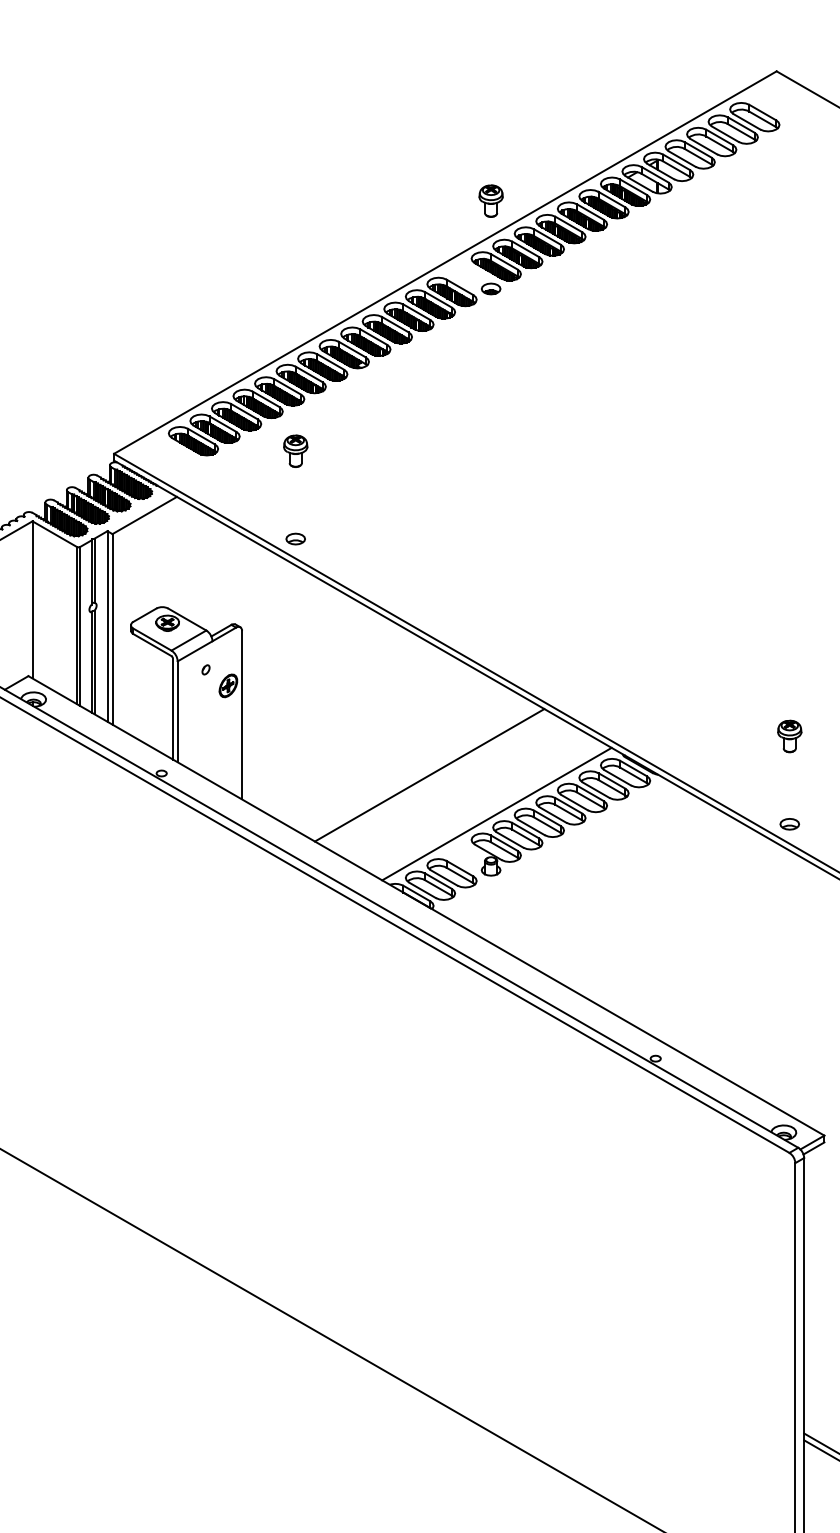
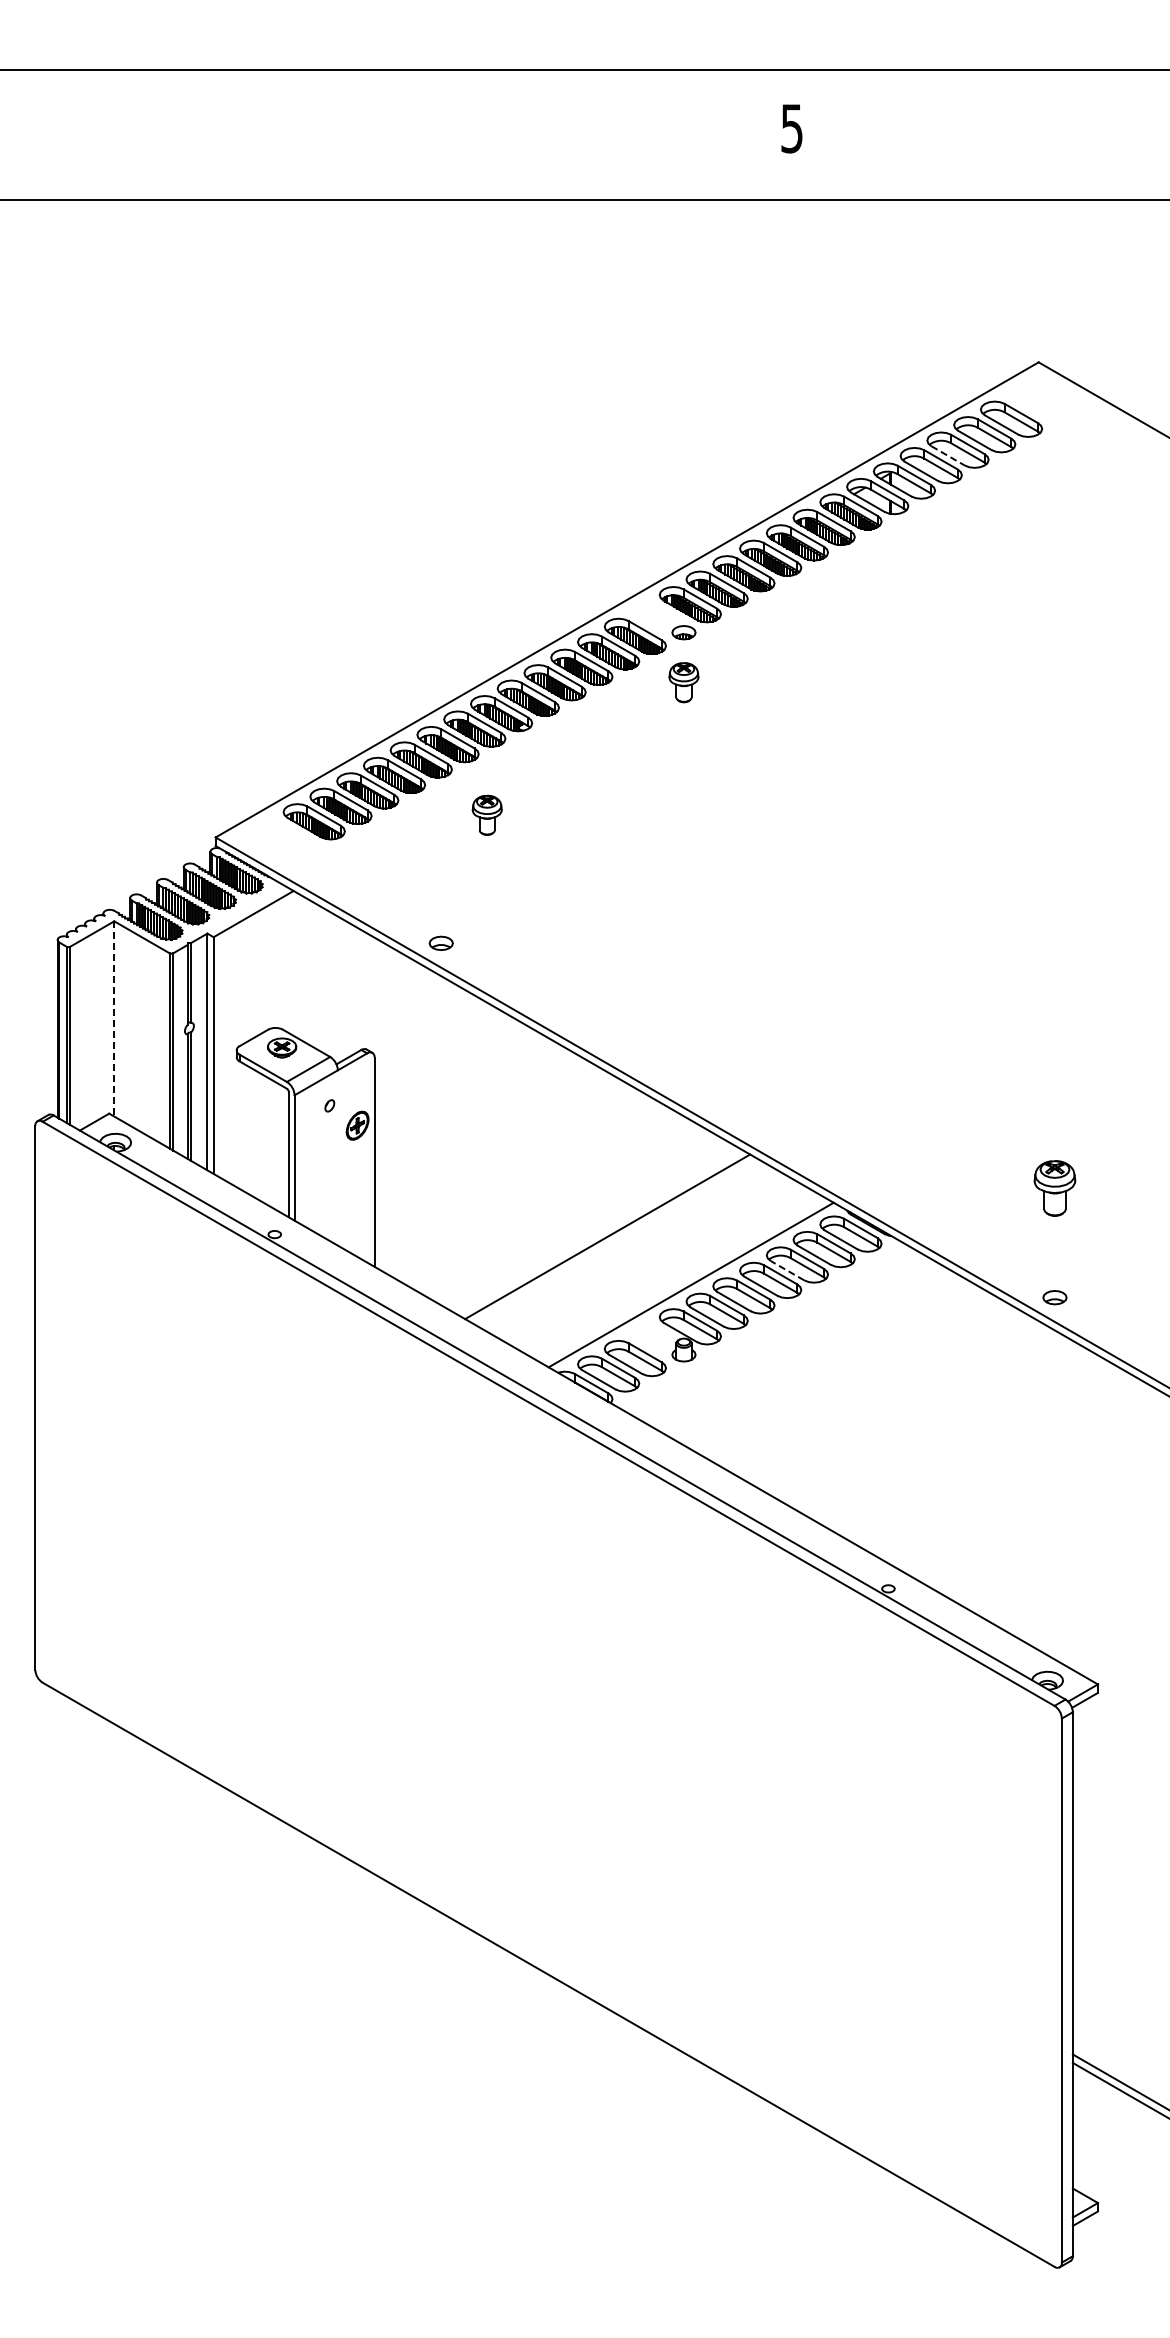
line: (704, 147) -> (948, 456), solid -> dashed
part: (490, 201) -> (683, 682), moved
part: (295, 450) -> (486, 814), moved
line: (32, 599) -> (114, 1018), solid -> dashed
part: (789, 736) -> (1054, 1188), size x1.4
line: (574, 802) -> (787, 1270), solid -> dashed

